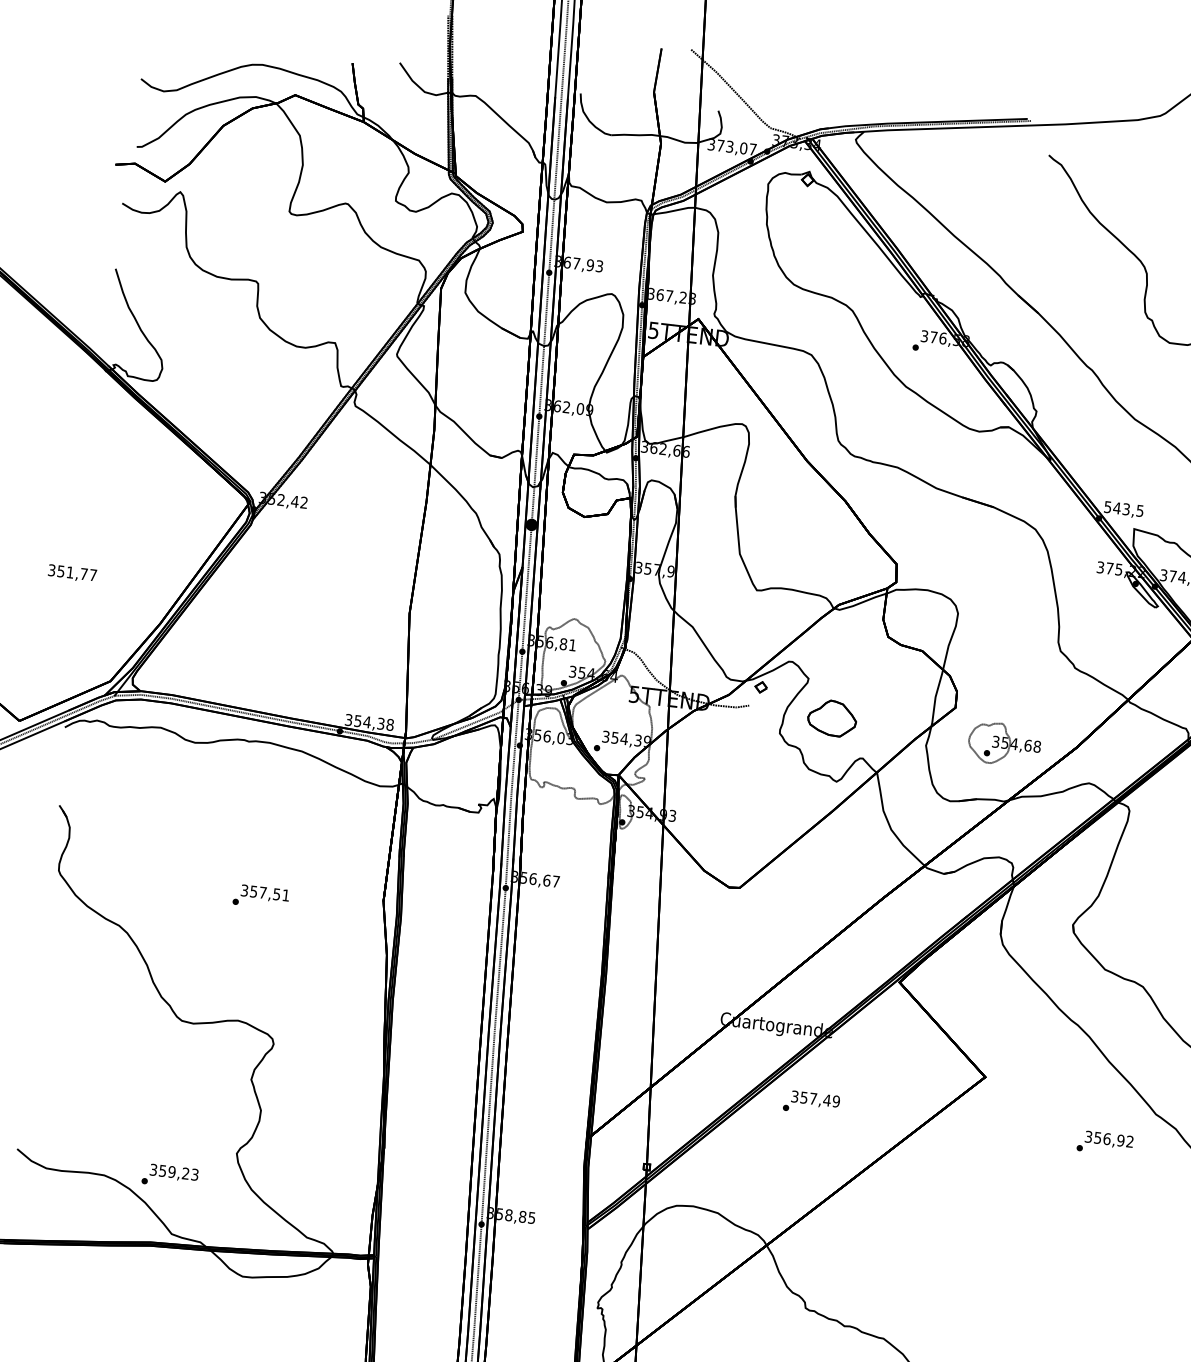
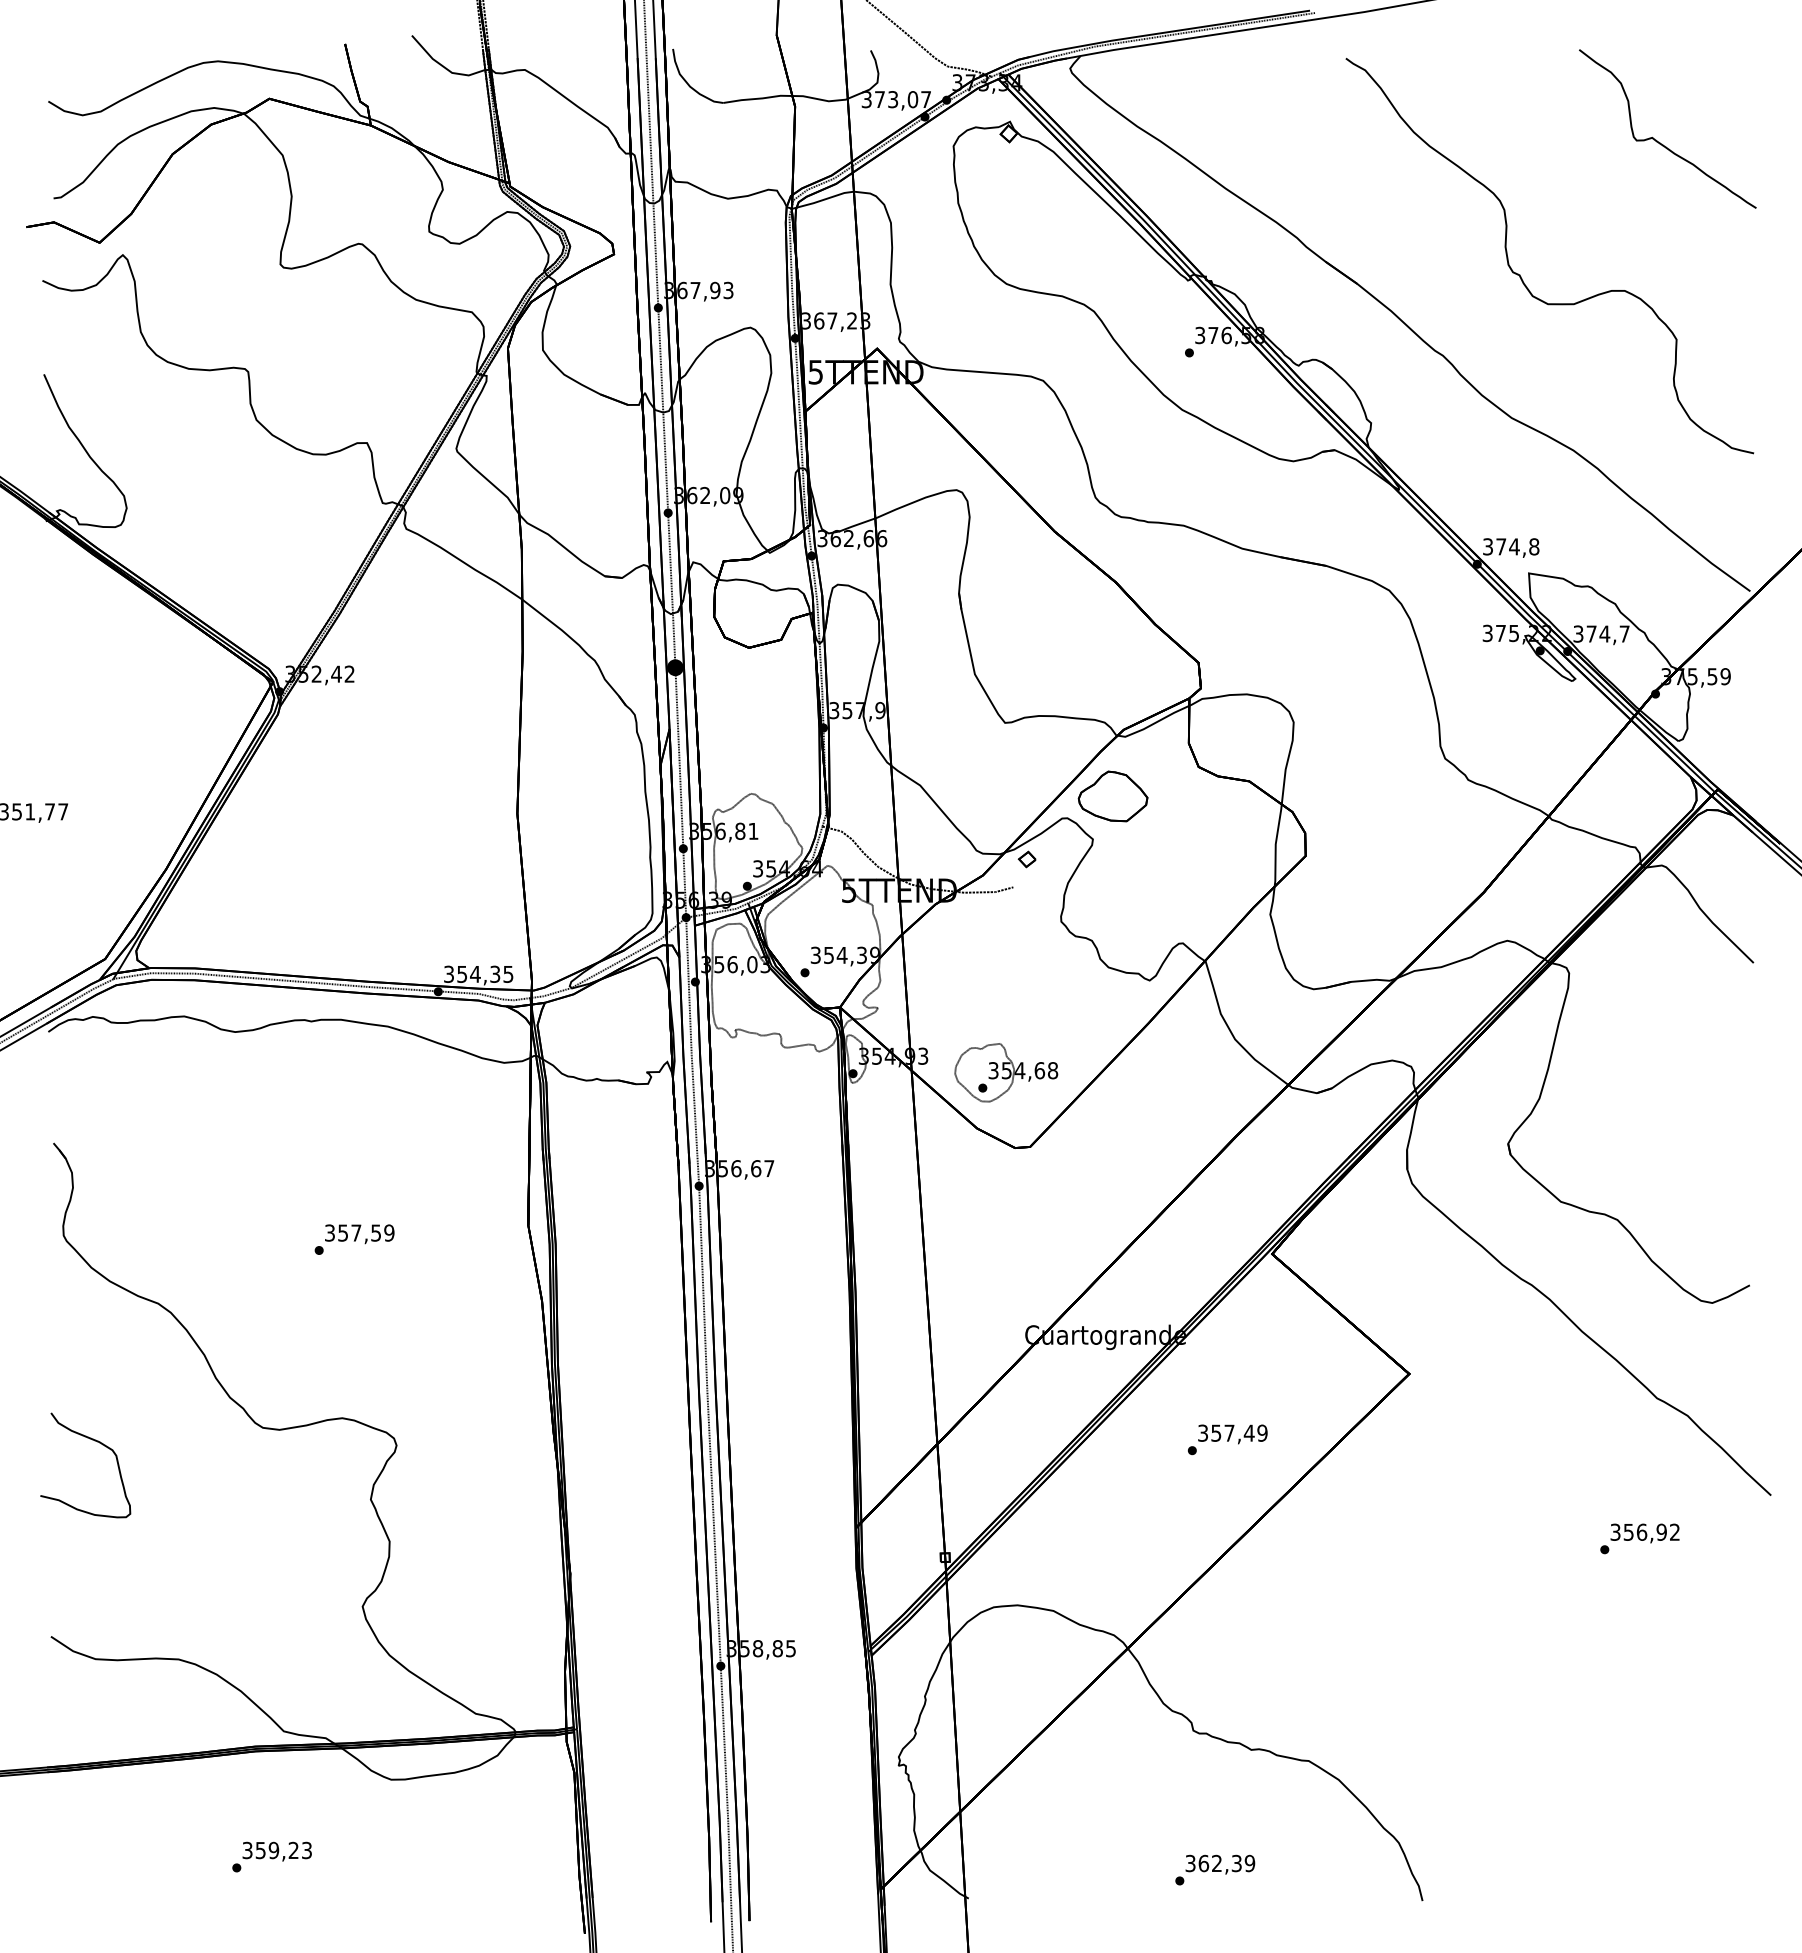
text: (1124, 508) -> (1511, 546), 543,5 -> 374,8
part: (831, 718) -> (1112, 796), moved
text: (390, 724) -> (508, 973), 354,38 -> 354,35
part: (1004, 744) -> (1006, 1072), moved
text: (286, 895) -> (389, 1232), 357,51 -> 357,59
part: (63, 1016) -> (94, 1441), added
text: (811, 1103) -> (1227, 1439), moved
text: (1104, 1143) -> (1639, 1538), moved
text: (169, 1176) -> (271, 1856), moved

